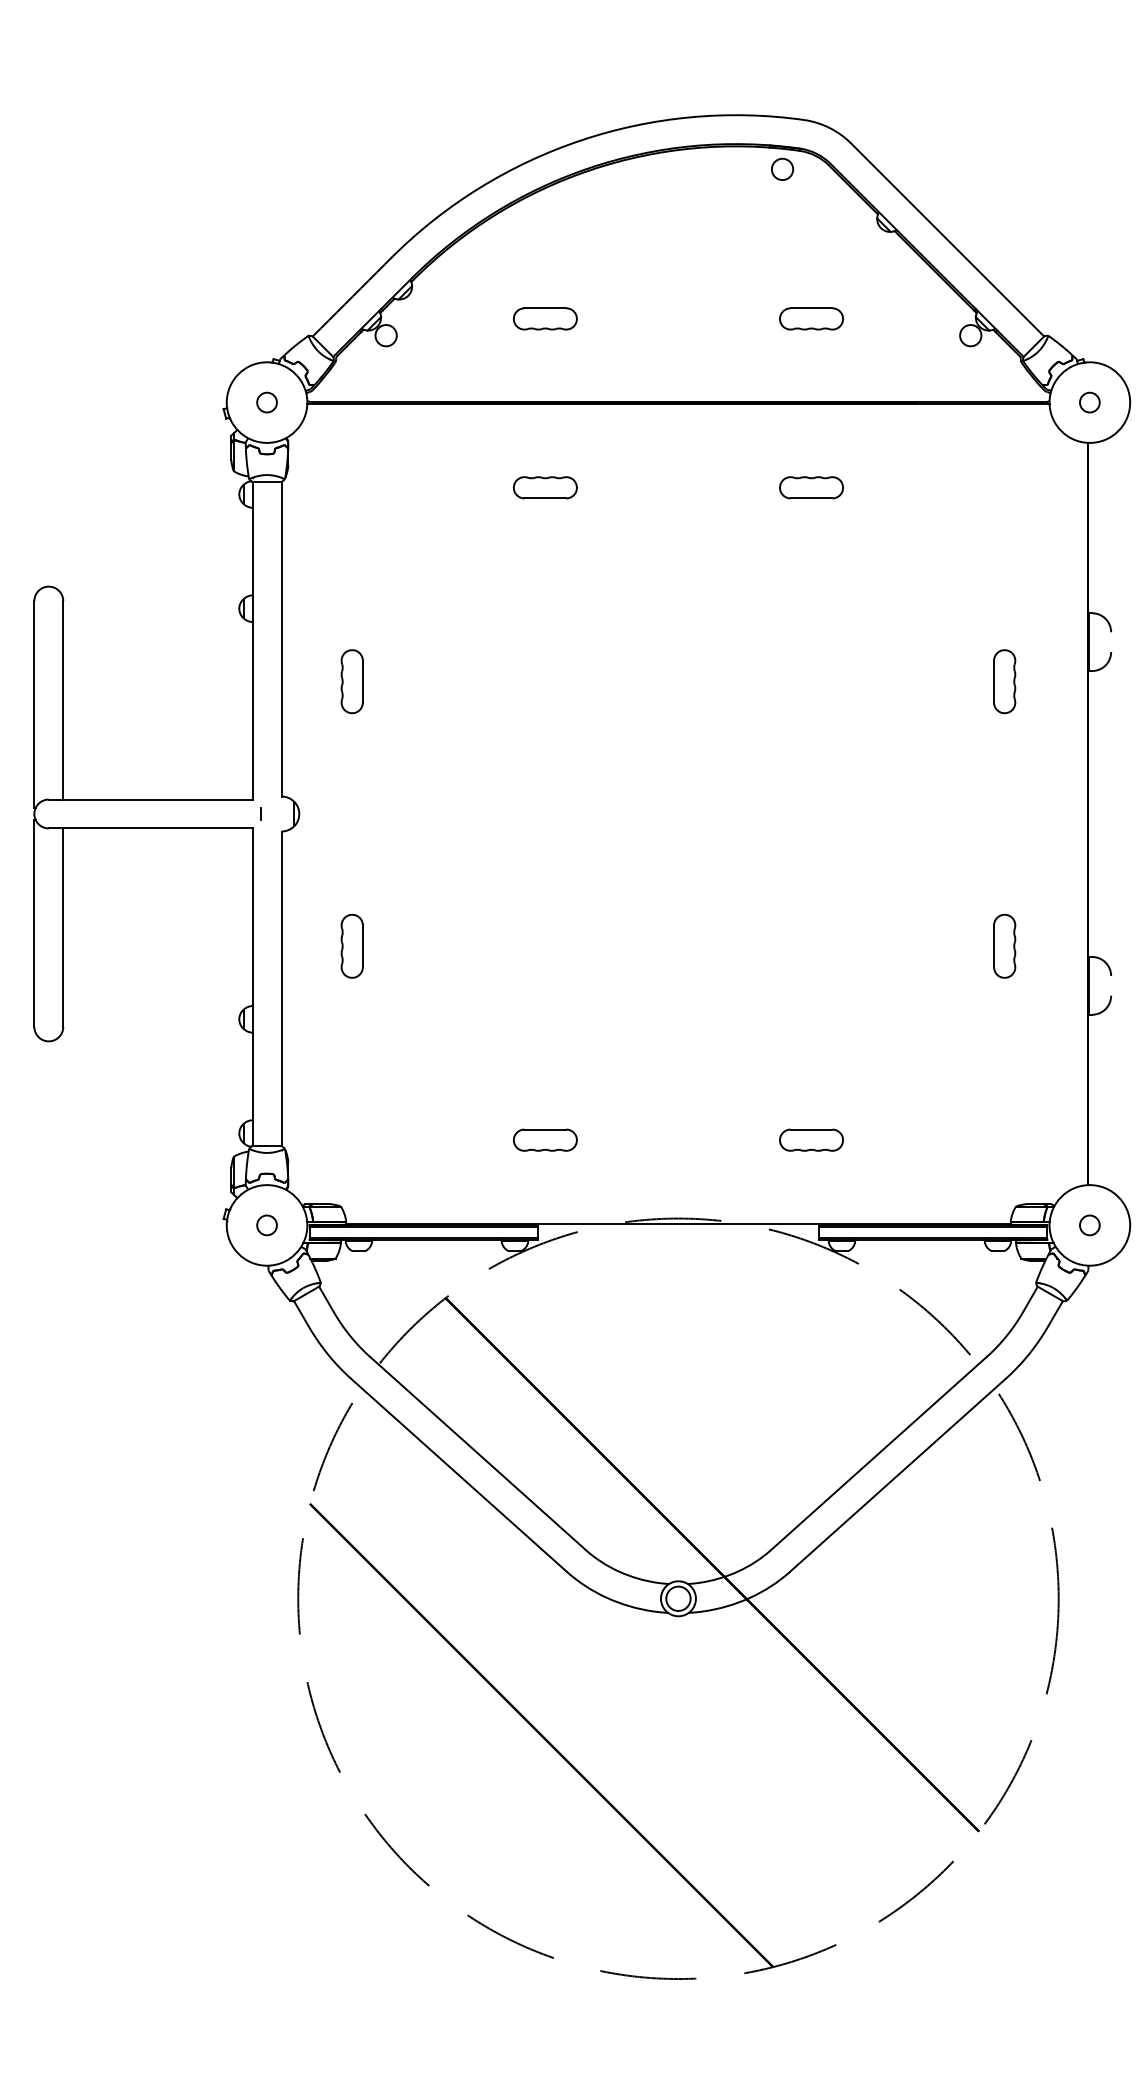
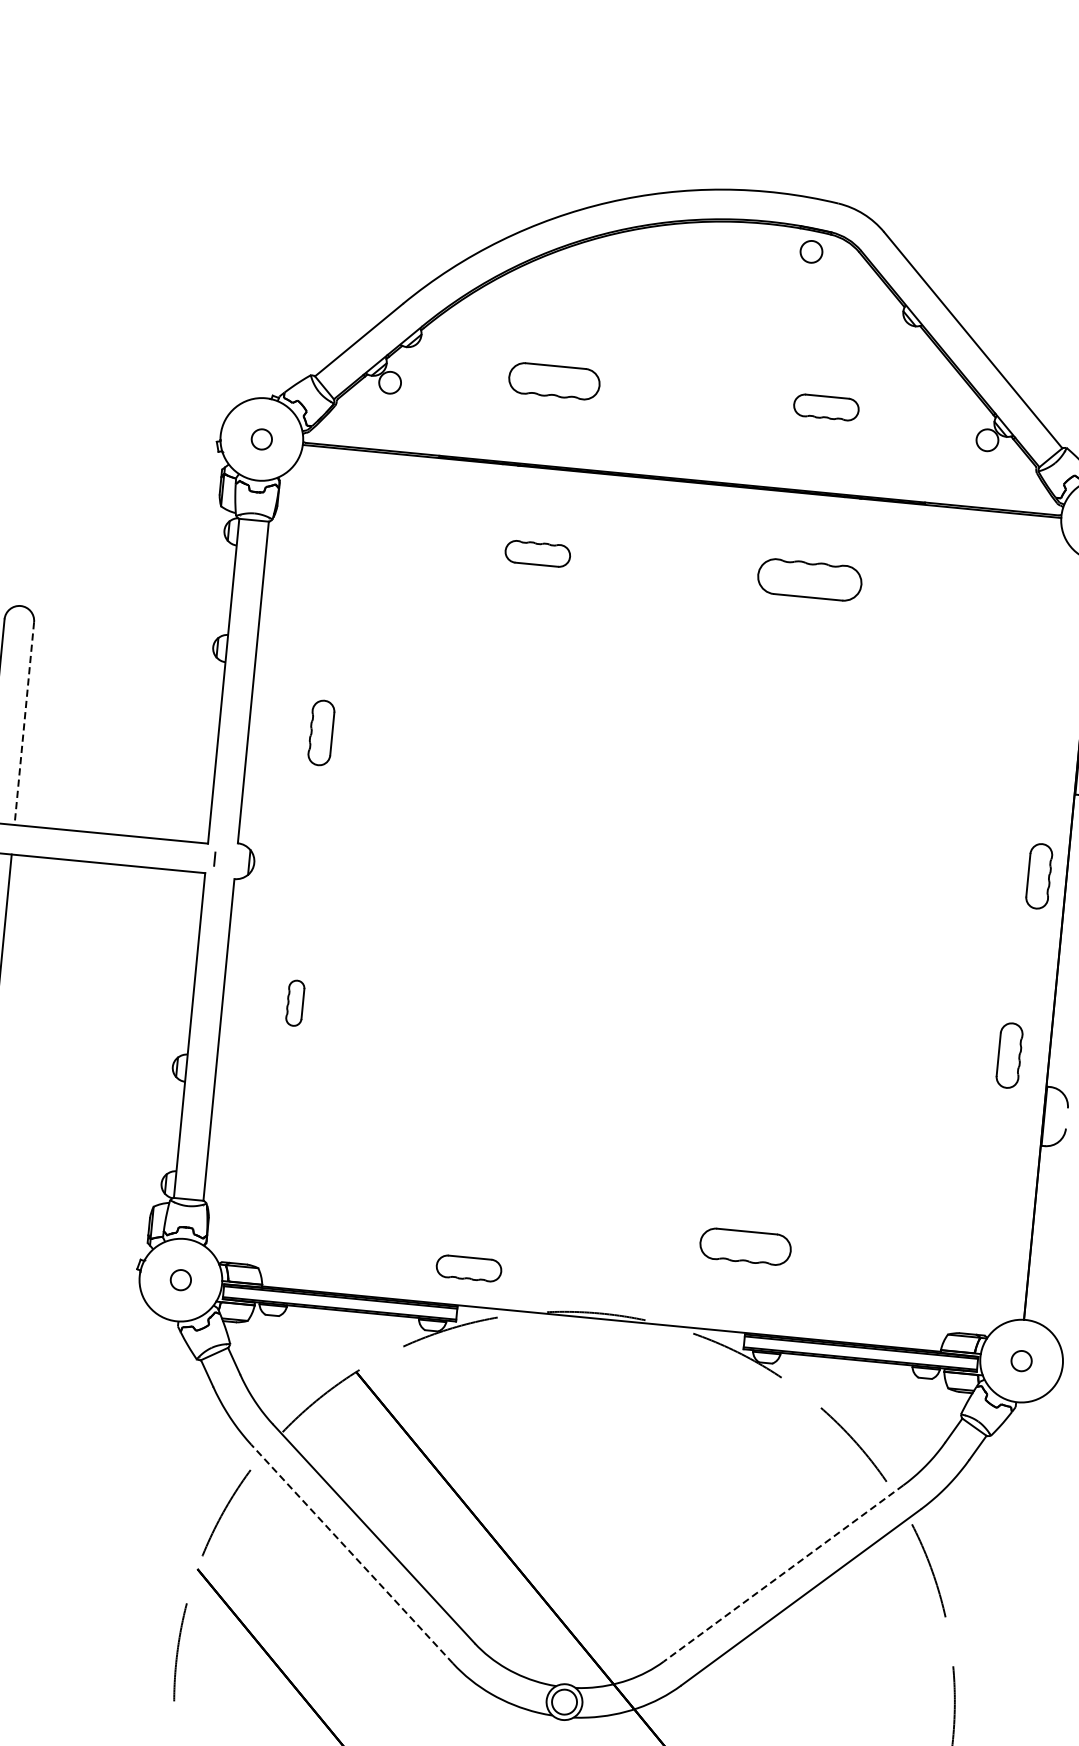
part: (545, 318) -> (554, 380), size x1.4
part: (811, 487) -> (809, 579), size x1.6
part: (1004, 681) -> (1039, 876), moved
line: (63, 700) -> (24, 723), solid -> dashed
part: (351, 945) -> (294, 1002), size x0.7
part: (1004, 945) -> (1009, 1054), moved
part: (544, 1139) -> (468, 1267), moved
part: (811, 1139) -> (745, 1245), size x1.4
line: (878, 1453) -> (783, 1573), solid -> dashed
line: (458, 1475) -> (351, 1554), solid -> dashed

